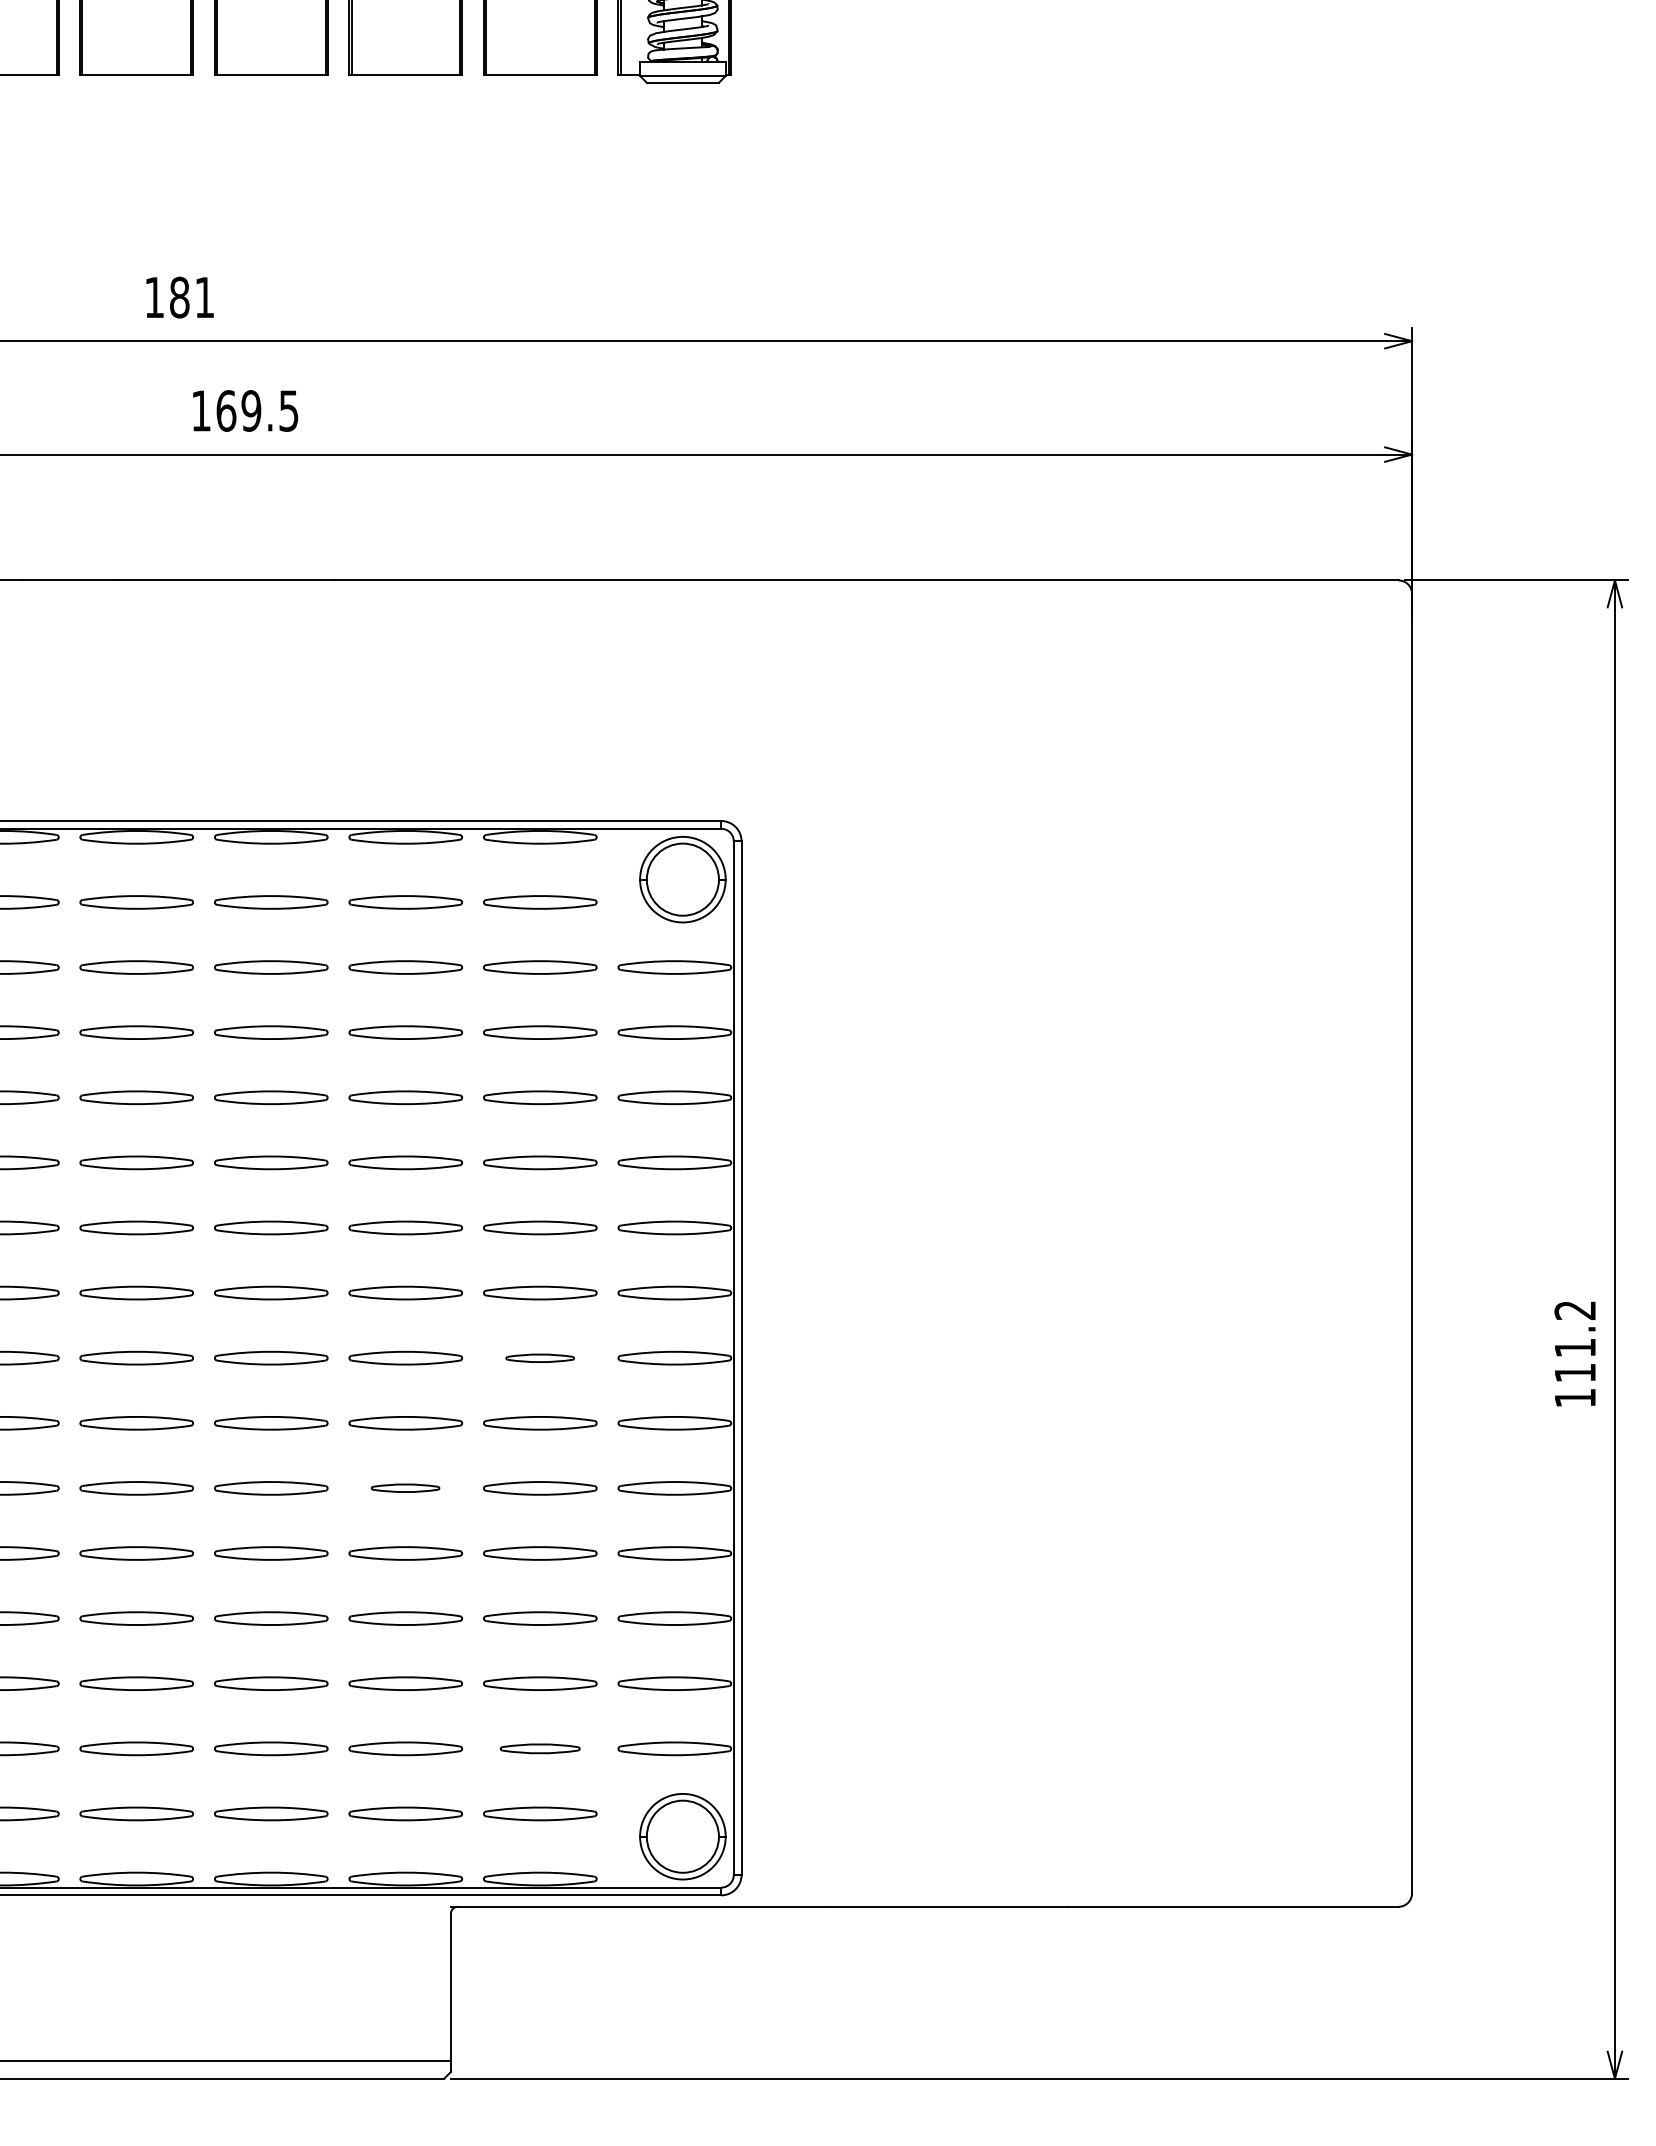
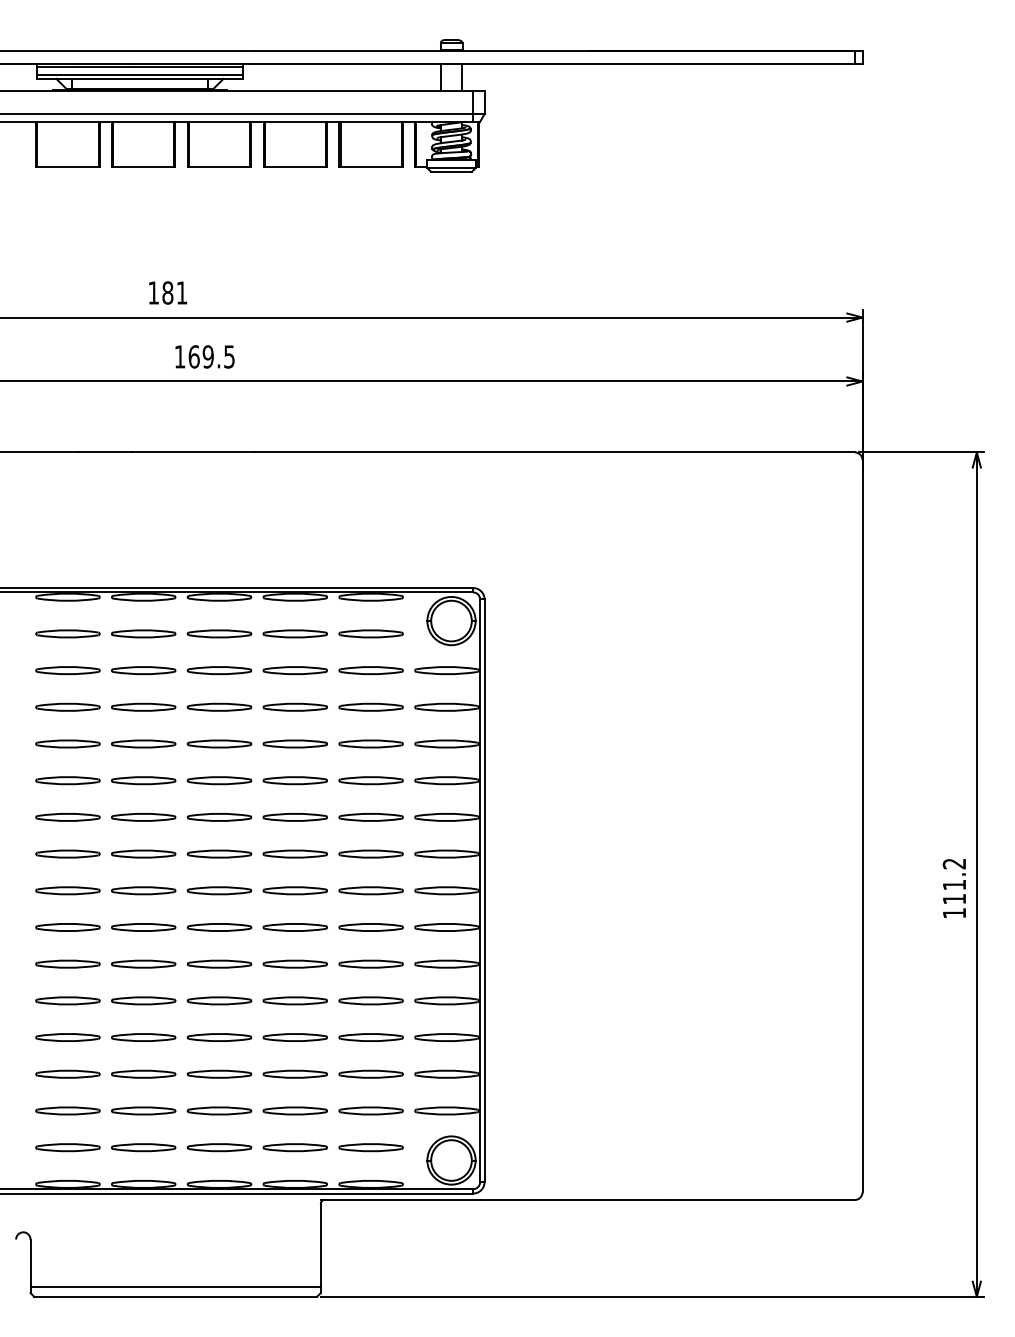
part: (539, 1357) -> (370, 890), size x1.67
part: (404, 1487) -> (294, 963), size x1.67
part: (539, 1747) -> (370, 1110), size x1.43

